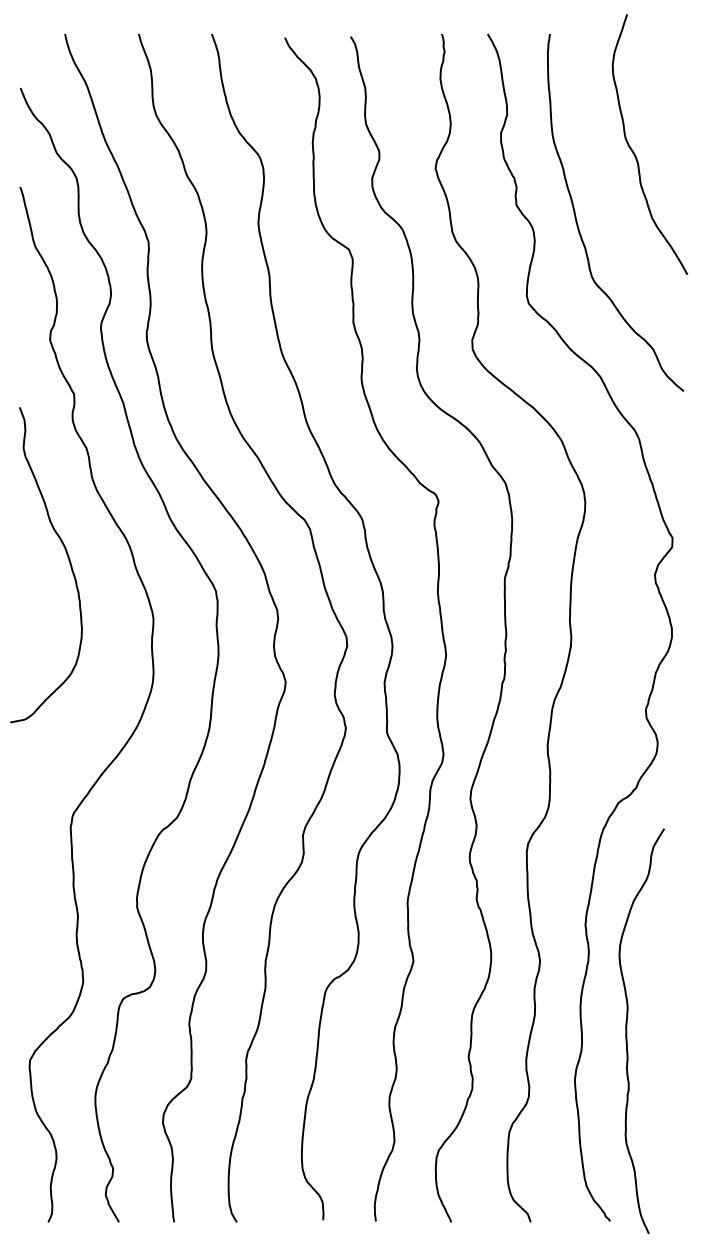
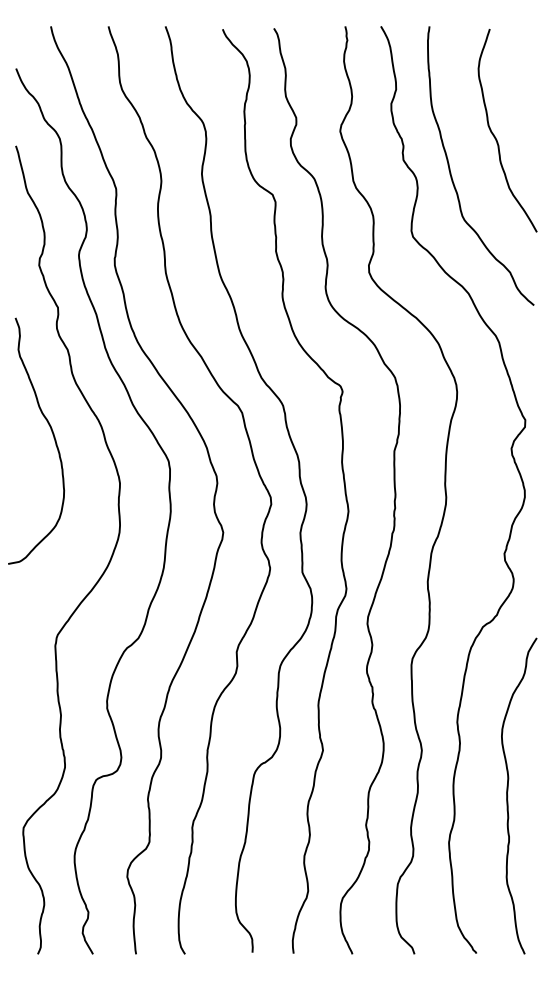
curve: (635, 153) -> (496, 137), moved
curve: (627, 1030) -> (508, 795), moved

